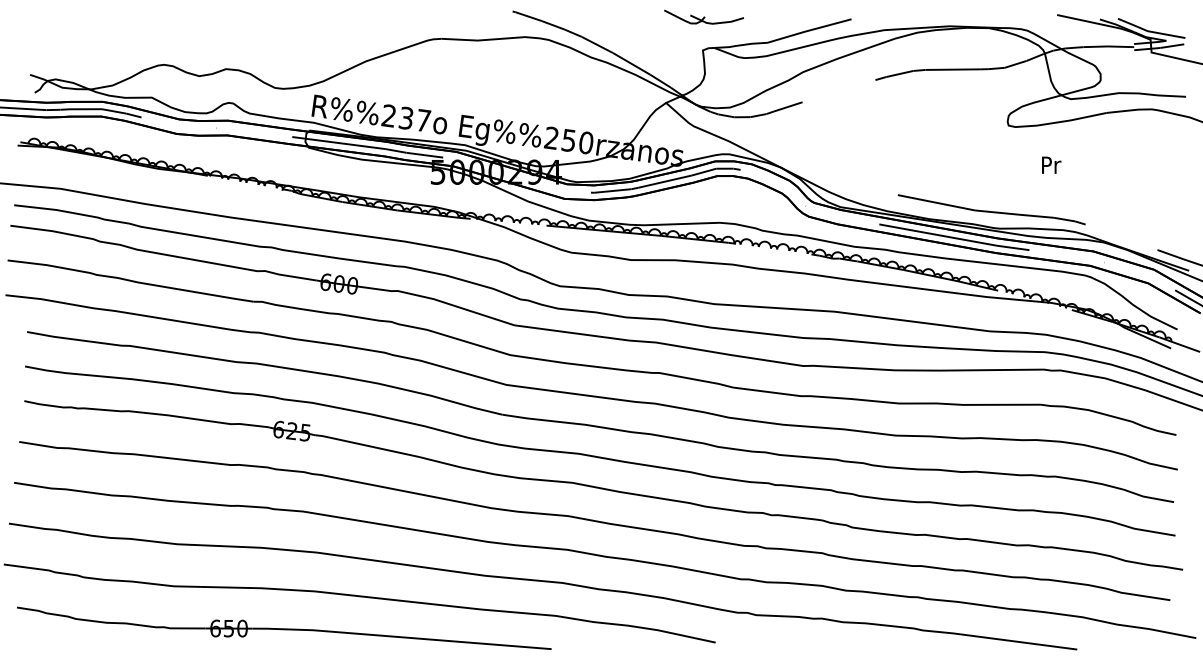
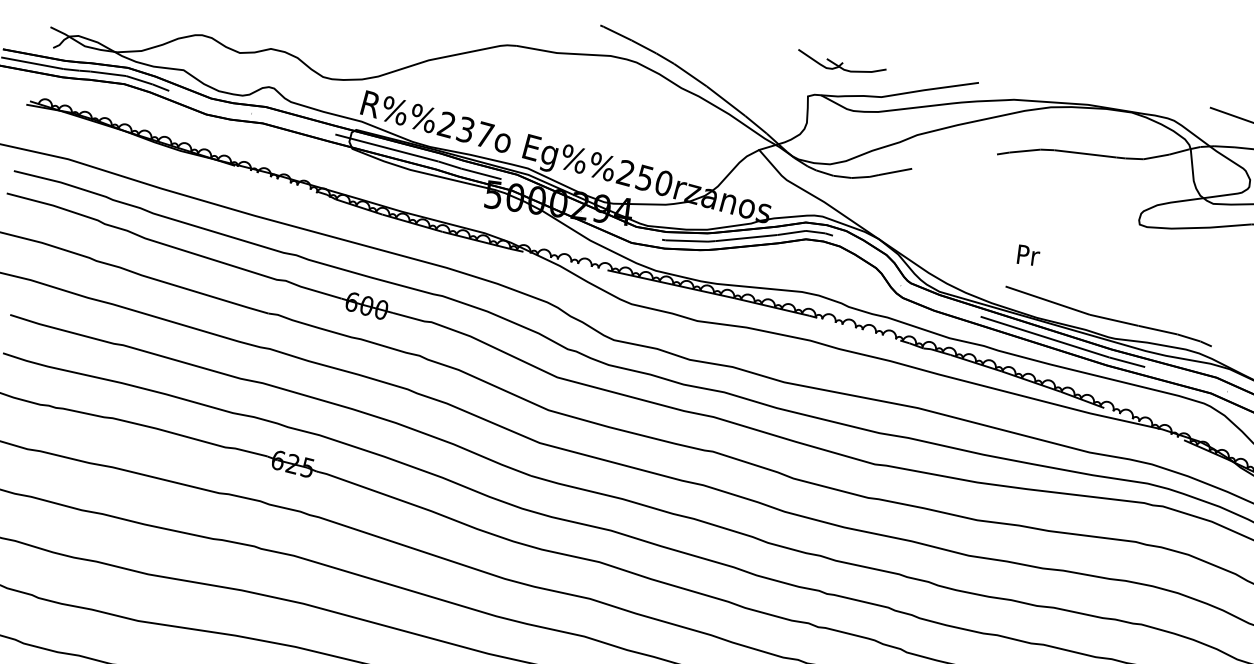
part: (703, 16) -> (841, 62), moved
text: (1051, 164) -> (1028, 254), moved

